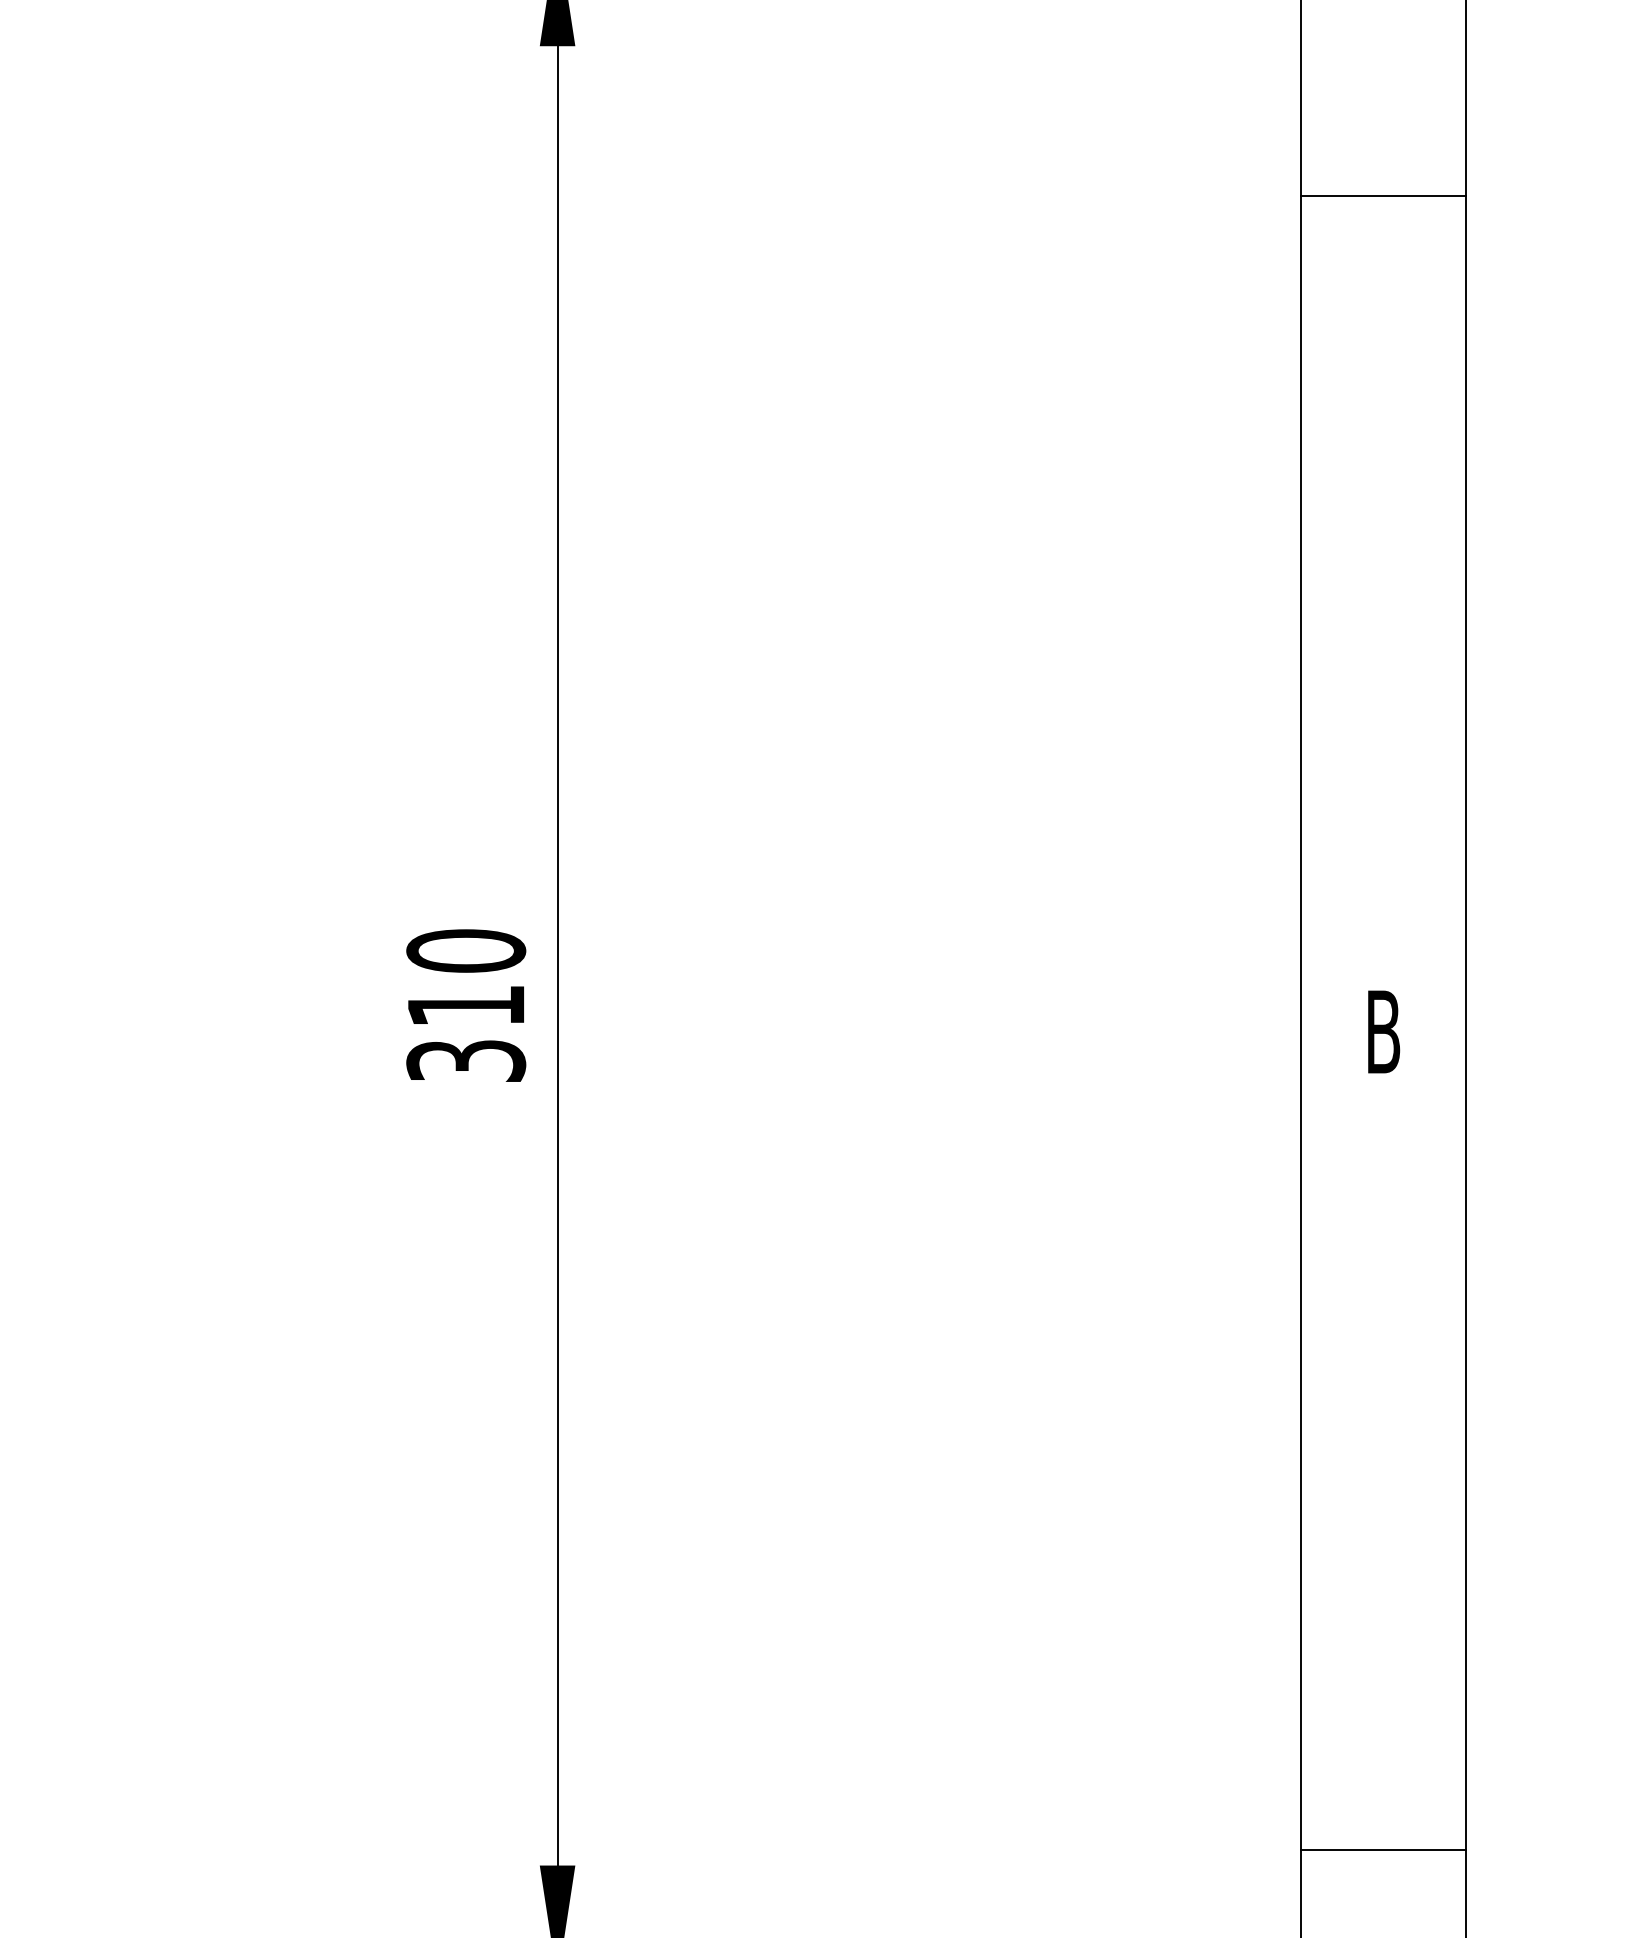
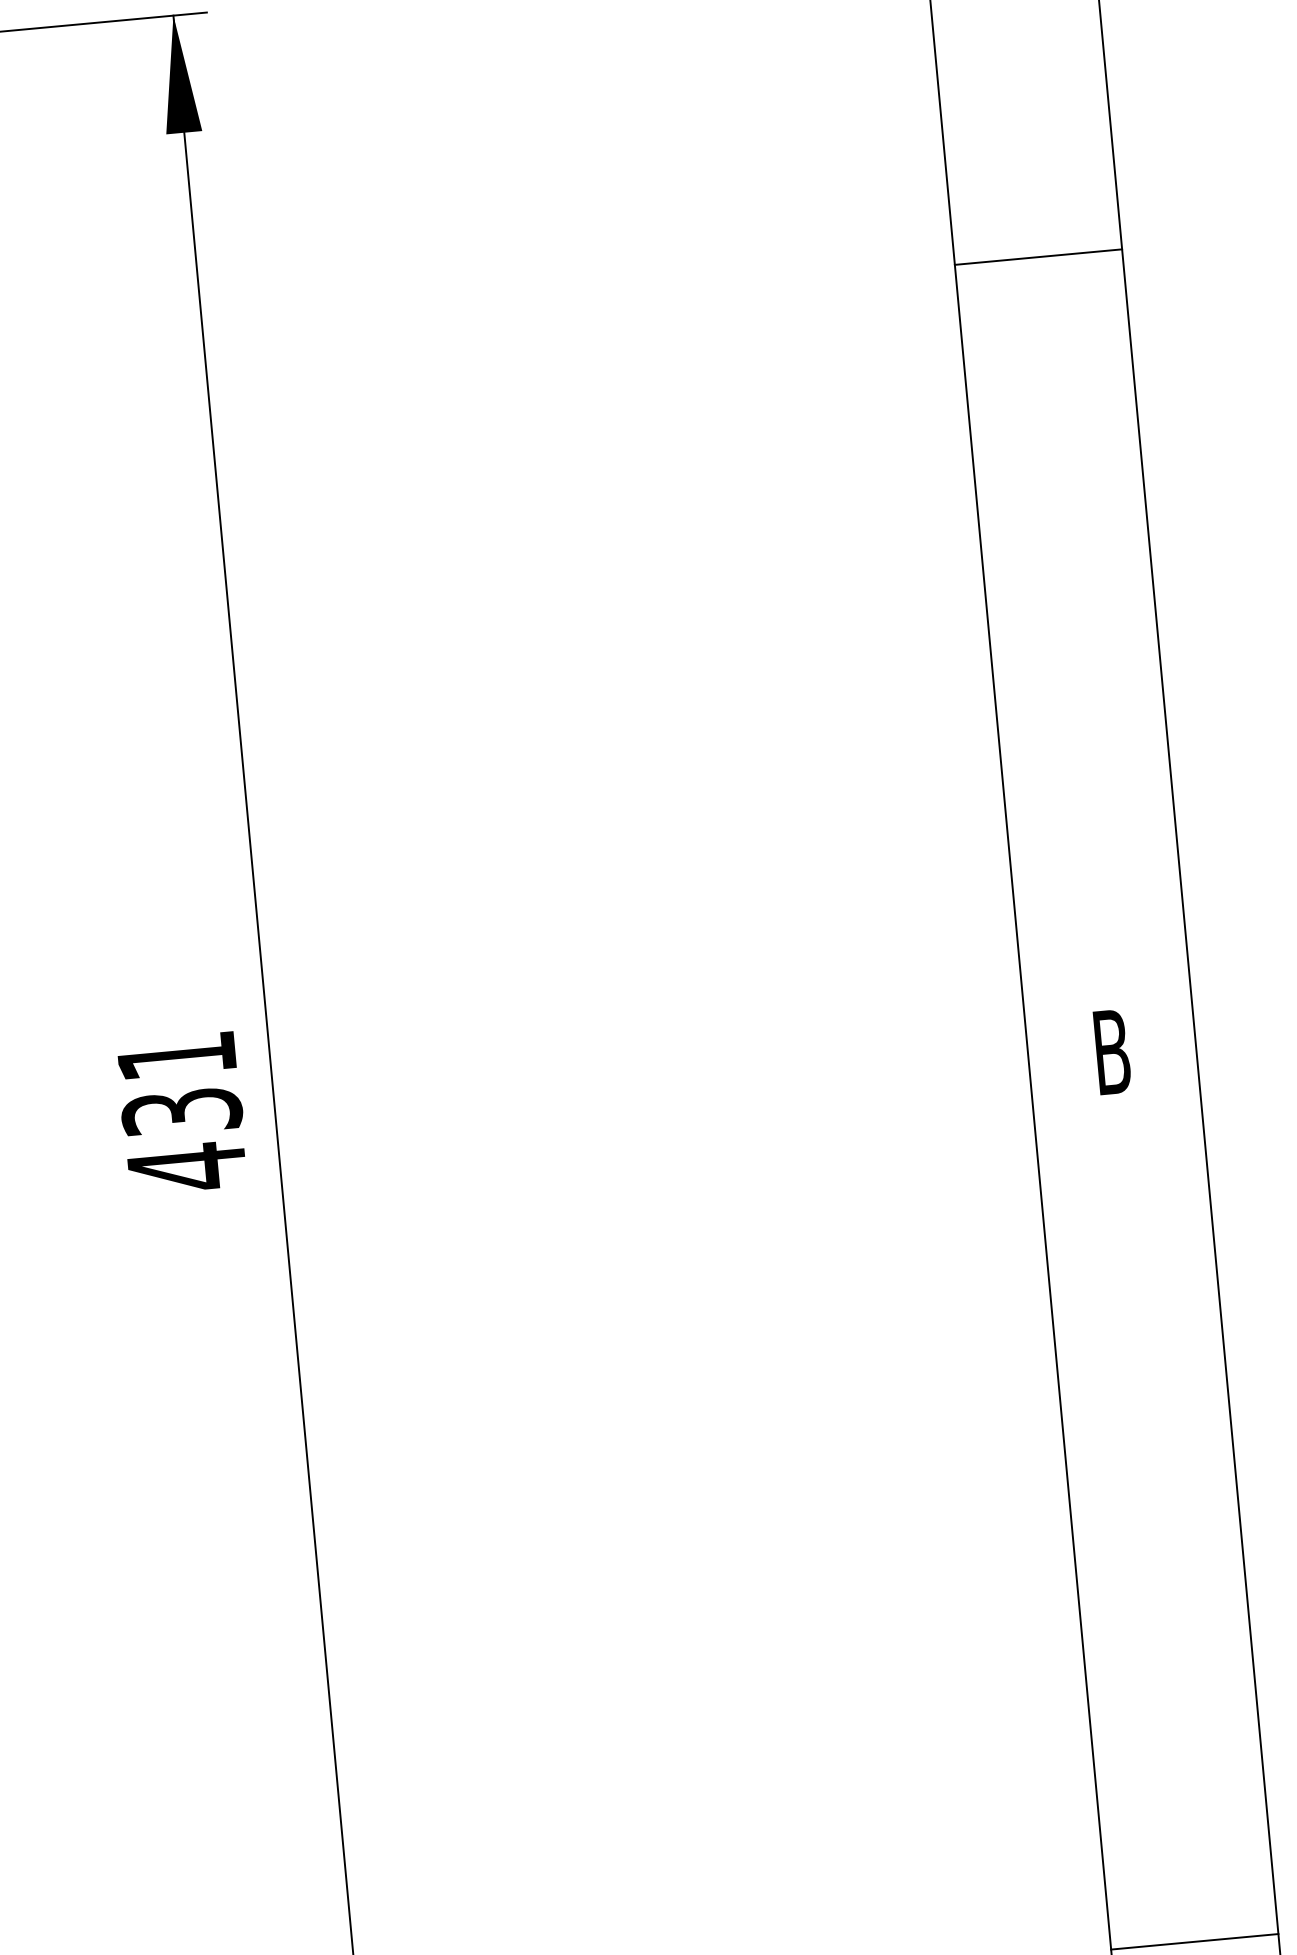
line: (1383, 195) -> (1038, 256), moved
text: (466, 1006) -> (182, 1112), 310 -> 431
line: (1383, 1849) -> (1194, 1941), moved

